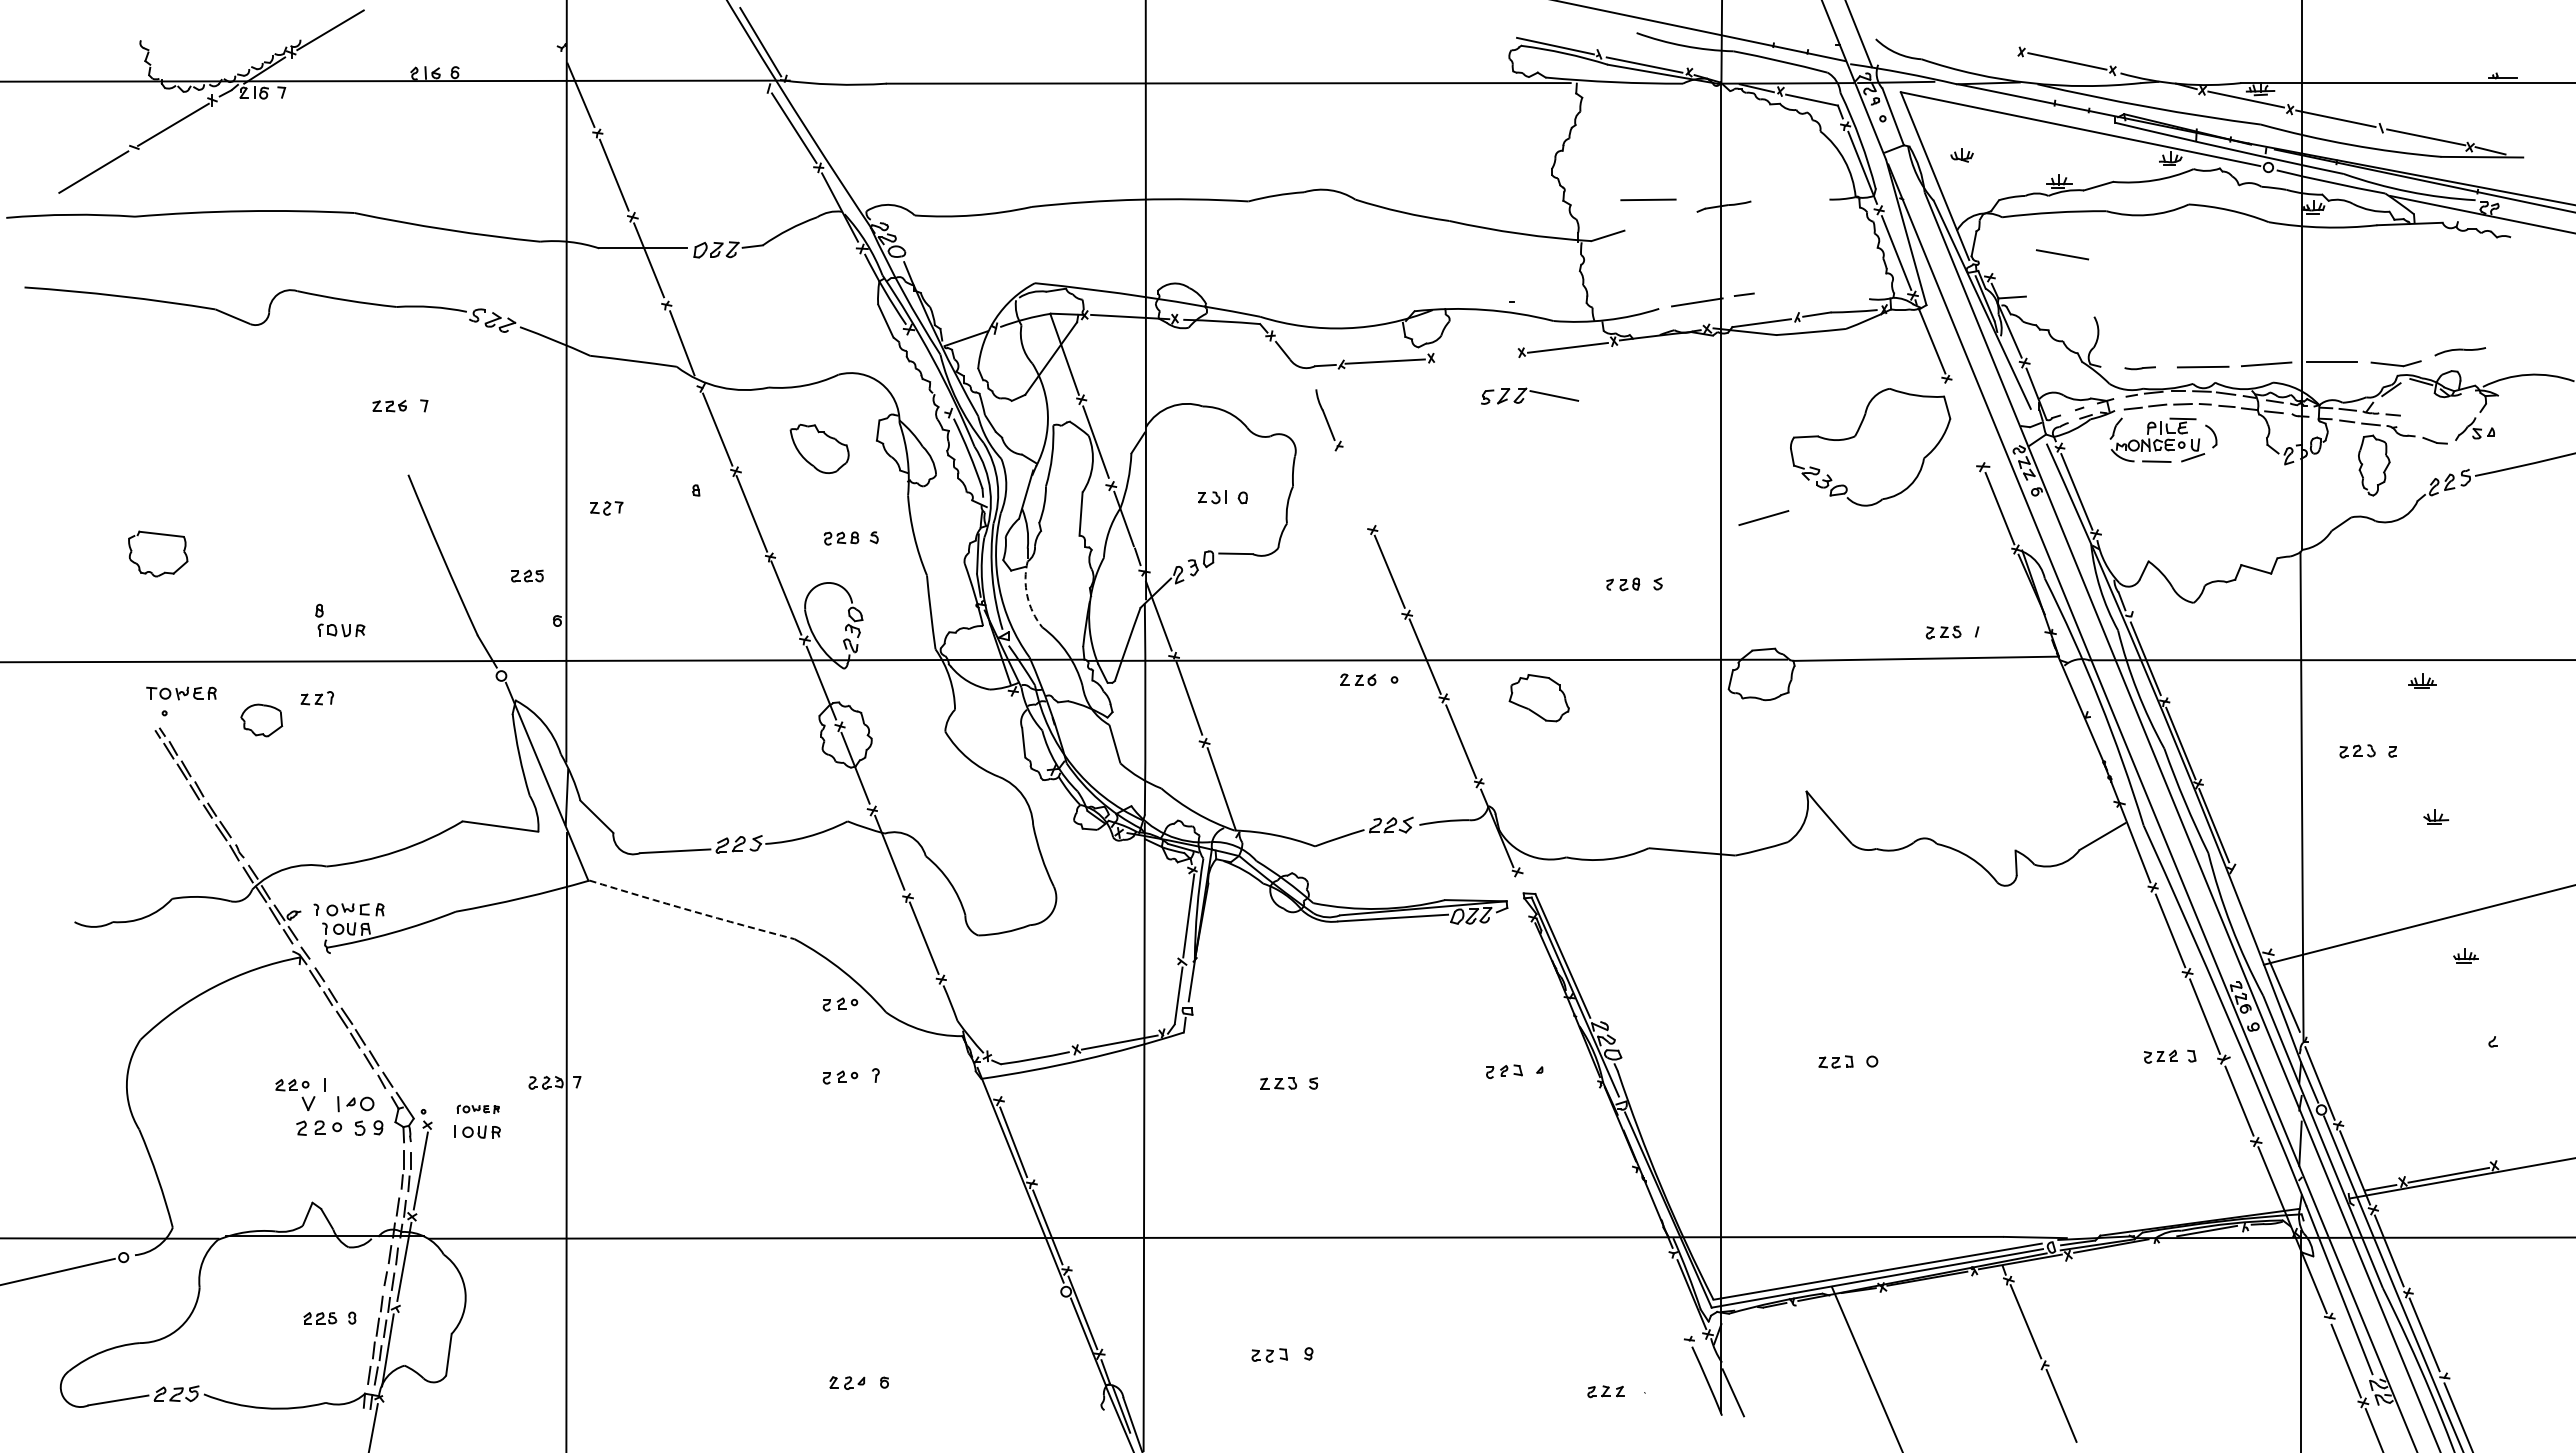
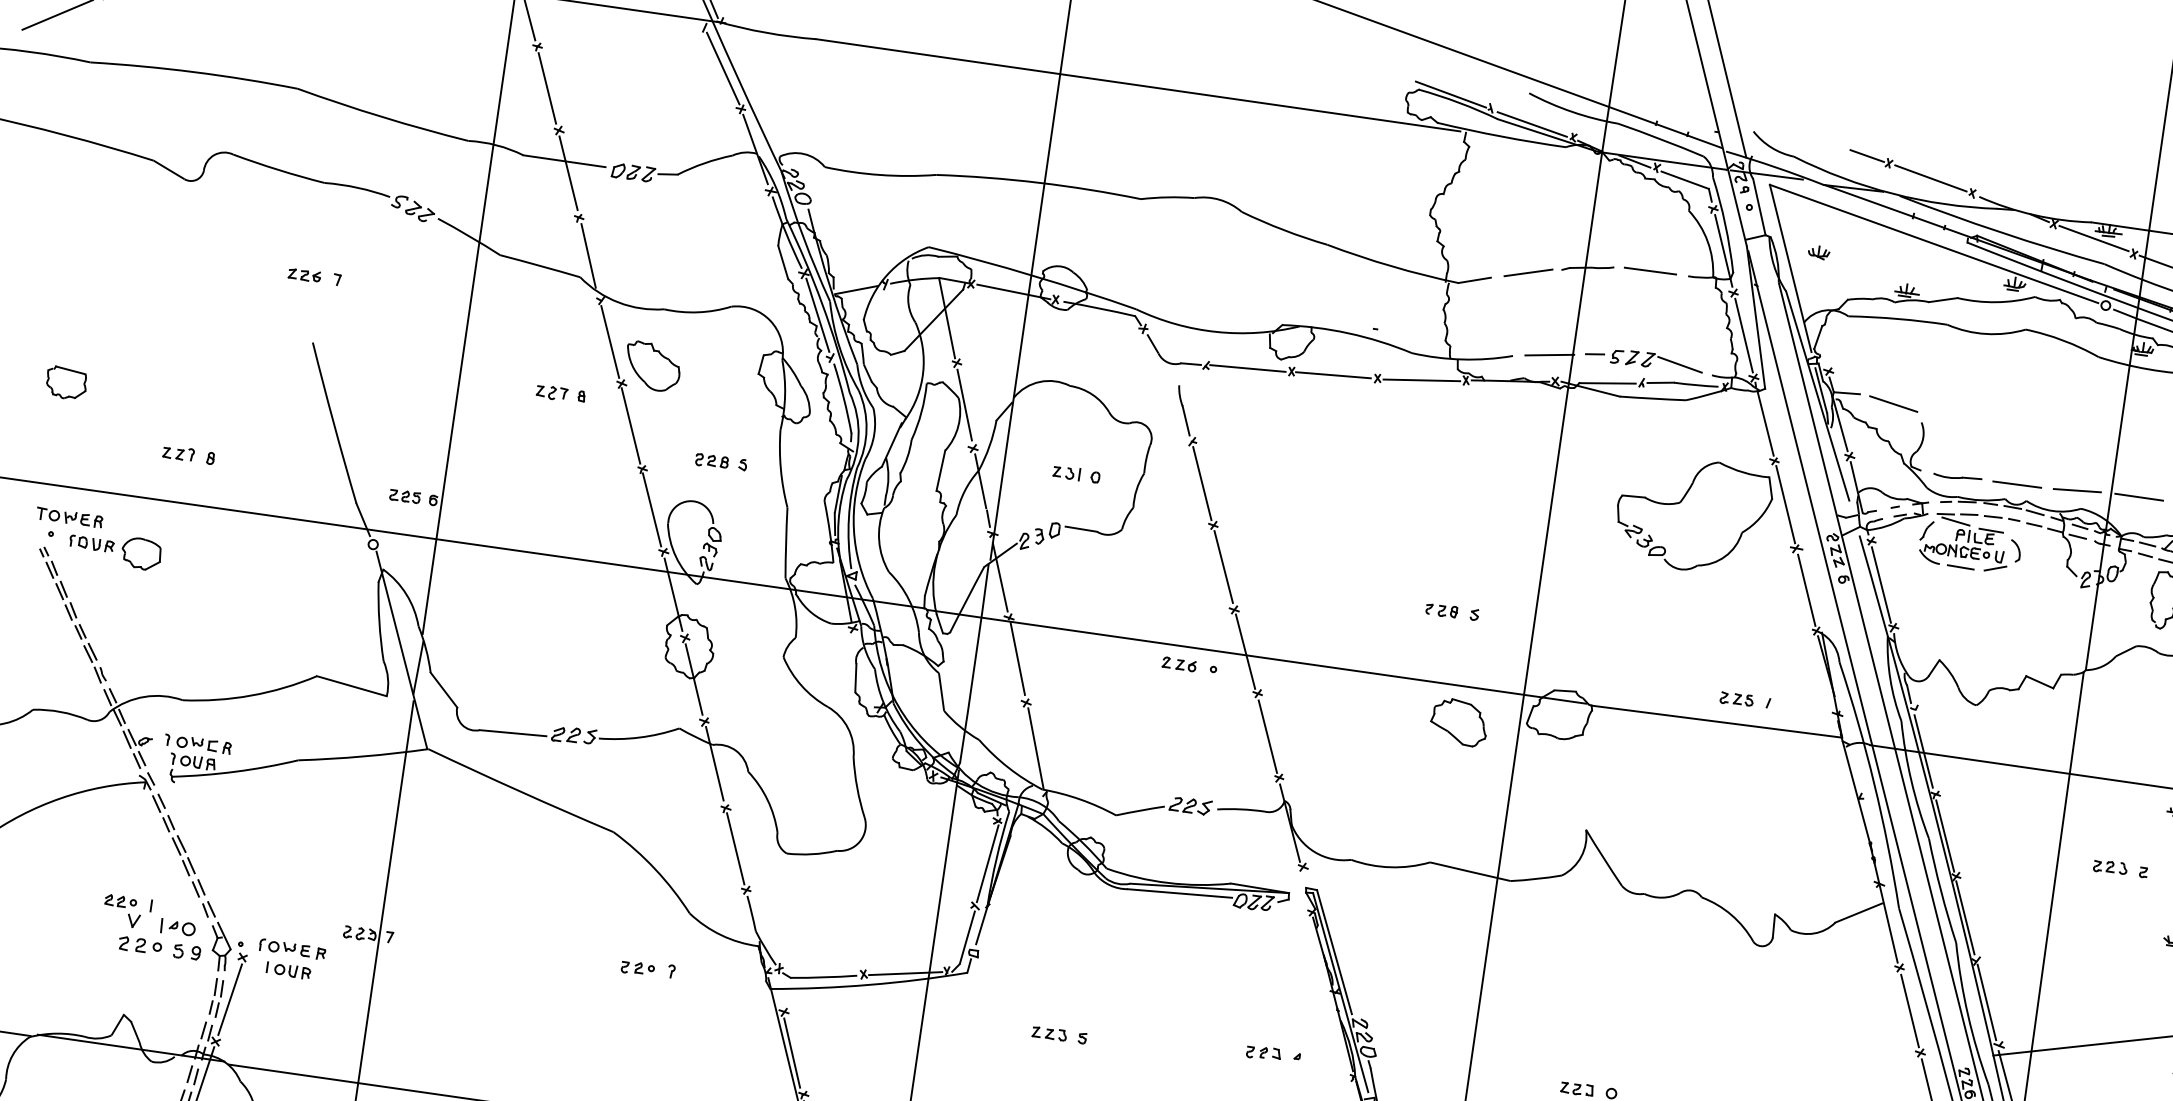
line: (1997, 47) -> (1866, 155), added
line: (1648, 199) -> (1650, 270), moved
line: (2062, 254) -> (1893, 403), moved
line: (1474, 355) -> (1332, 374), added
part: (2139, 367) -> (1957, 476), size x1.67
line: (929, 370) -> (817, 315), added
part: (1530, 395) -> (1657, 361), moved
line: (2144, 414) -> (1955, 521), added
line: (1964, 422) -> (1785, 504), added
part: (819, 448) -> (652, 366), moved
line: (1354, 487) -> (1201, 482), added
part: (606, 508) -> (551, 393), moved
line: (1763, 517) -> (1528, 272), moved
part: (157, 554) -> (65, 383), size x0.71
part: (527, 575) -> (405, 495), moved
arc: (1027, 596) -> (879, 541), dashed -> solid
part: (341, 630) -> (91, 543), moved
part: (316, 698) -> (177, 453), moved
part: (1538, 698) -> (1458, 722), moved
arc: (691, 910) -> (520, 791), dashed -> solid
line: (2248, 910) -> (1986, 1002), added
part: (840, 1004) -> (647, 899), removed
part: (478, 1109) -> (292, 949), size x1.67

